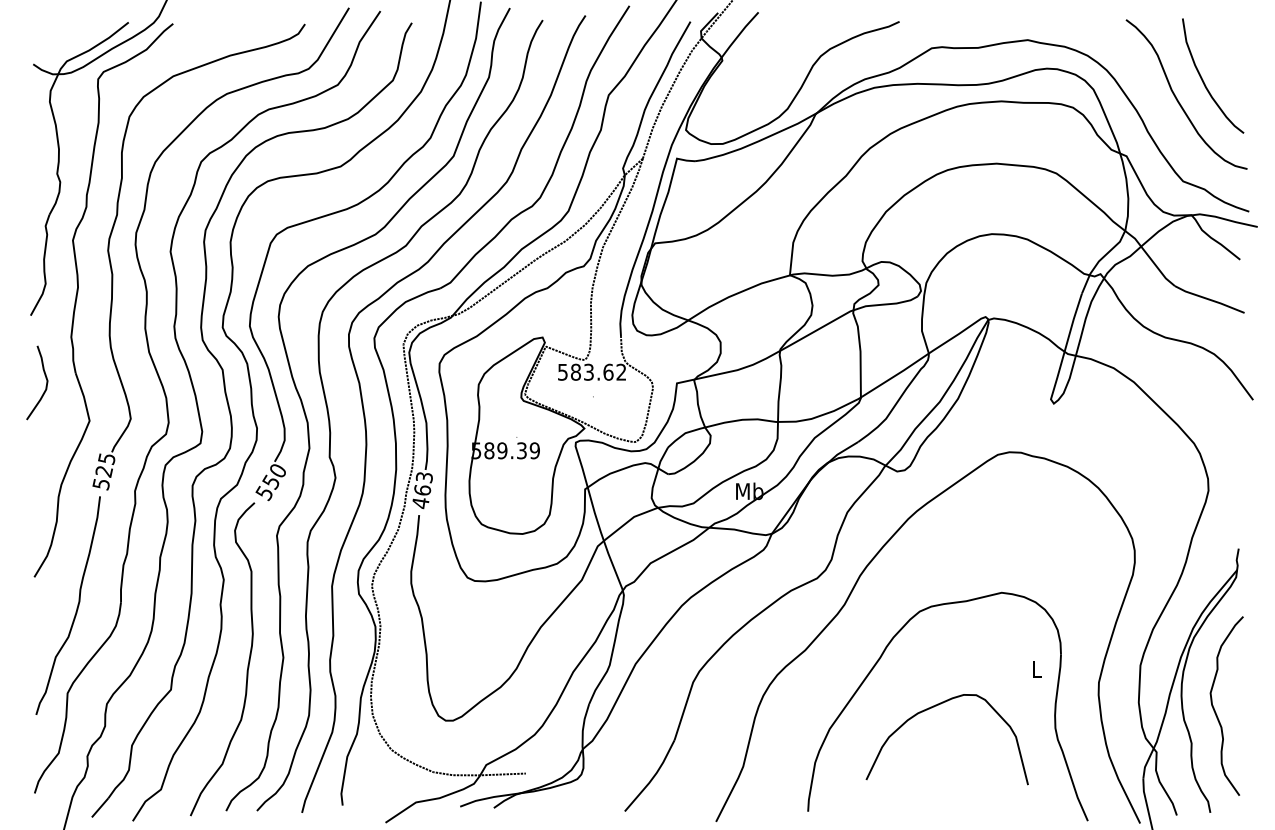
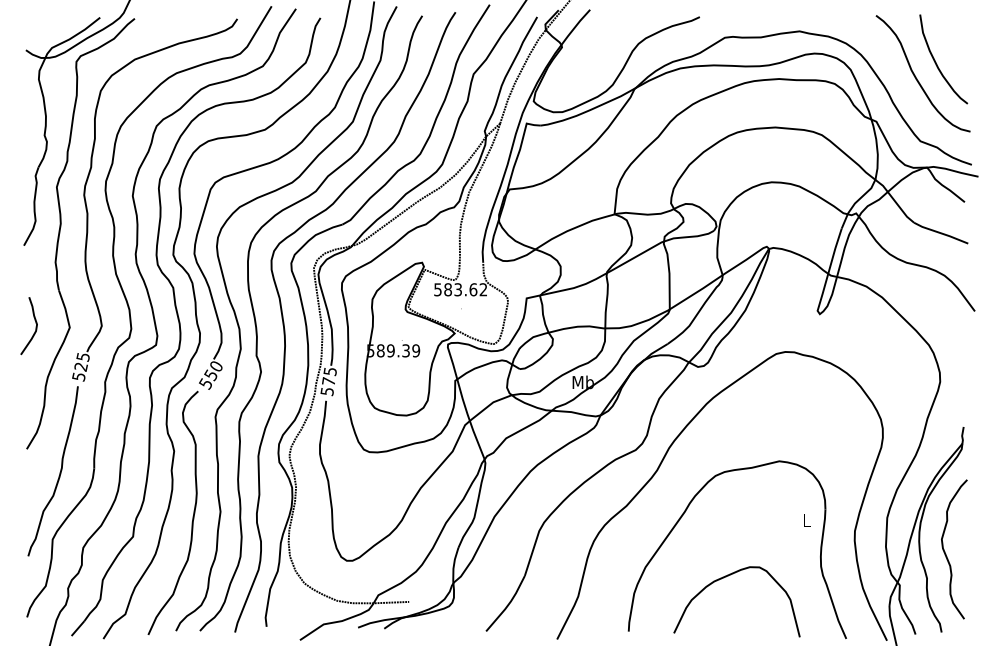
curve: (45, 378) -> (35, 322), moved
text: (422, 490) -> (328, 381), 463 -> 575
curve: (934, 707) -> (727, 576), moved

